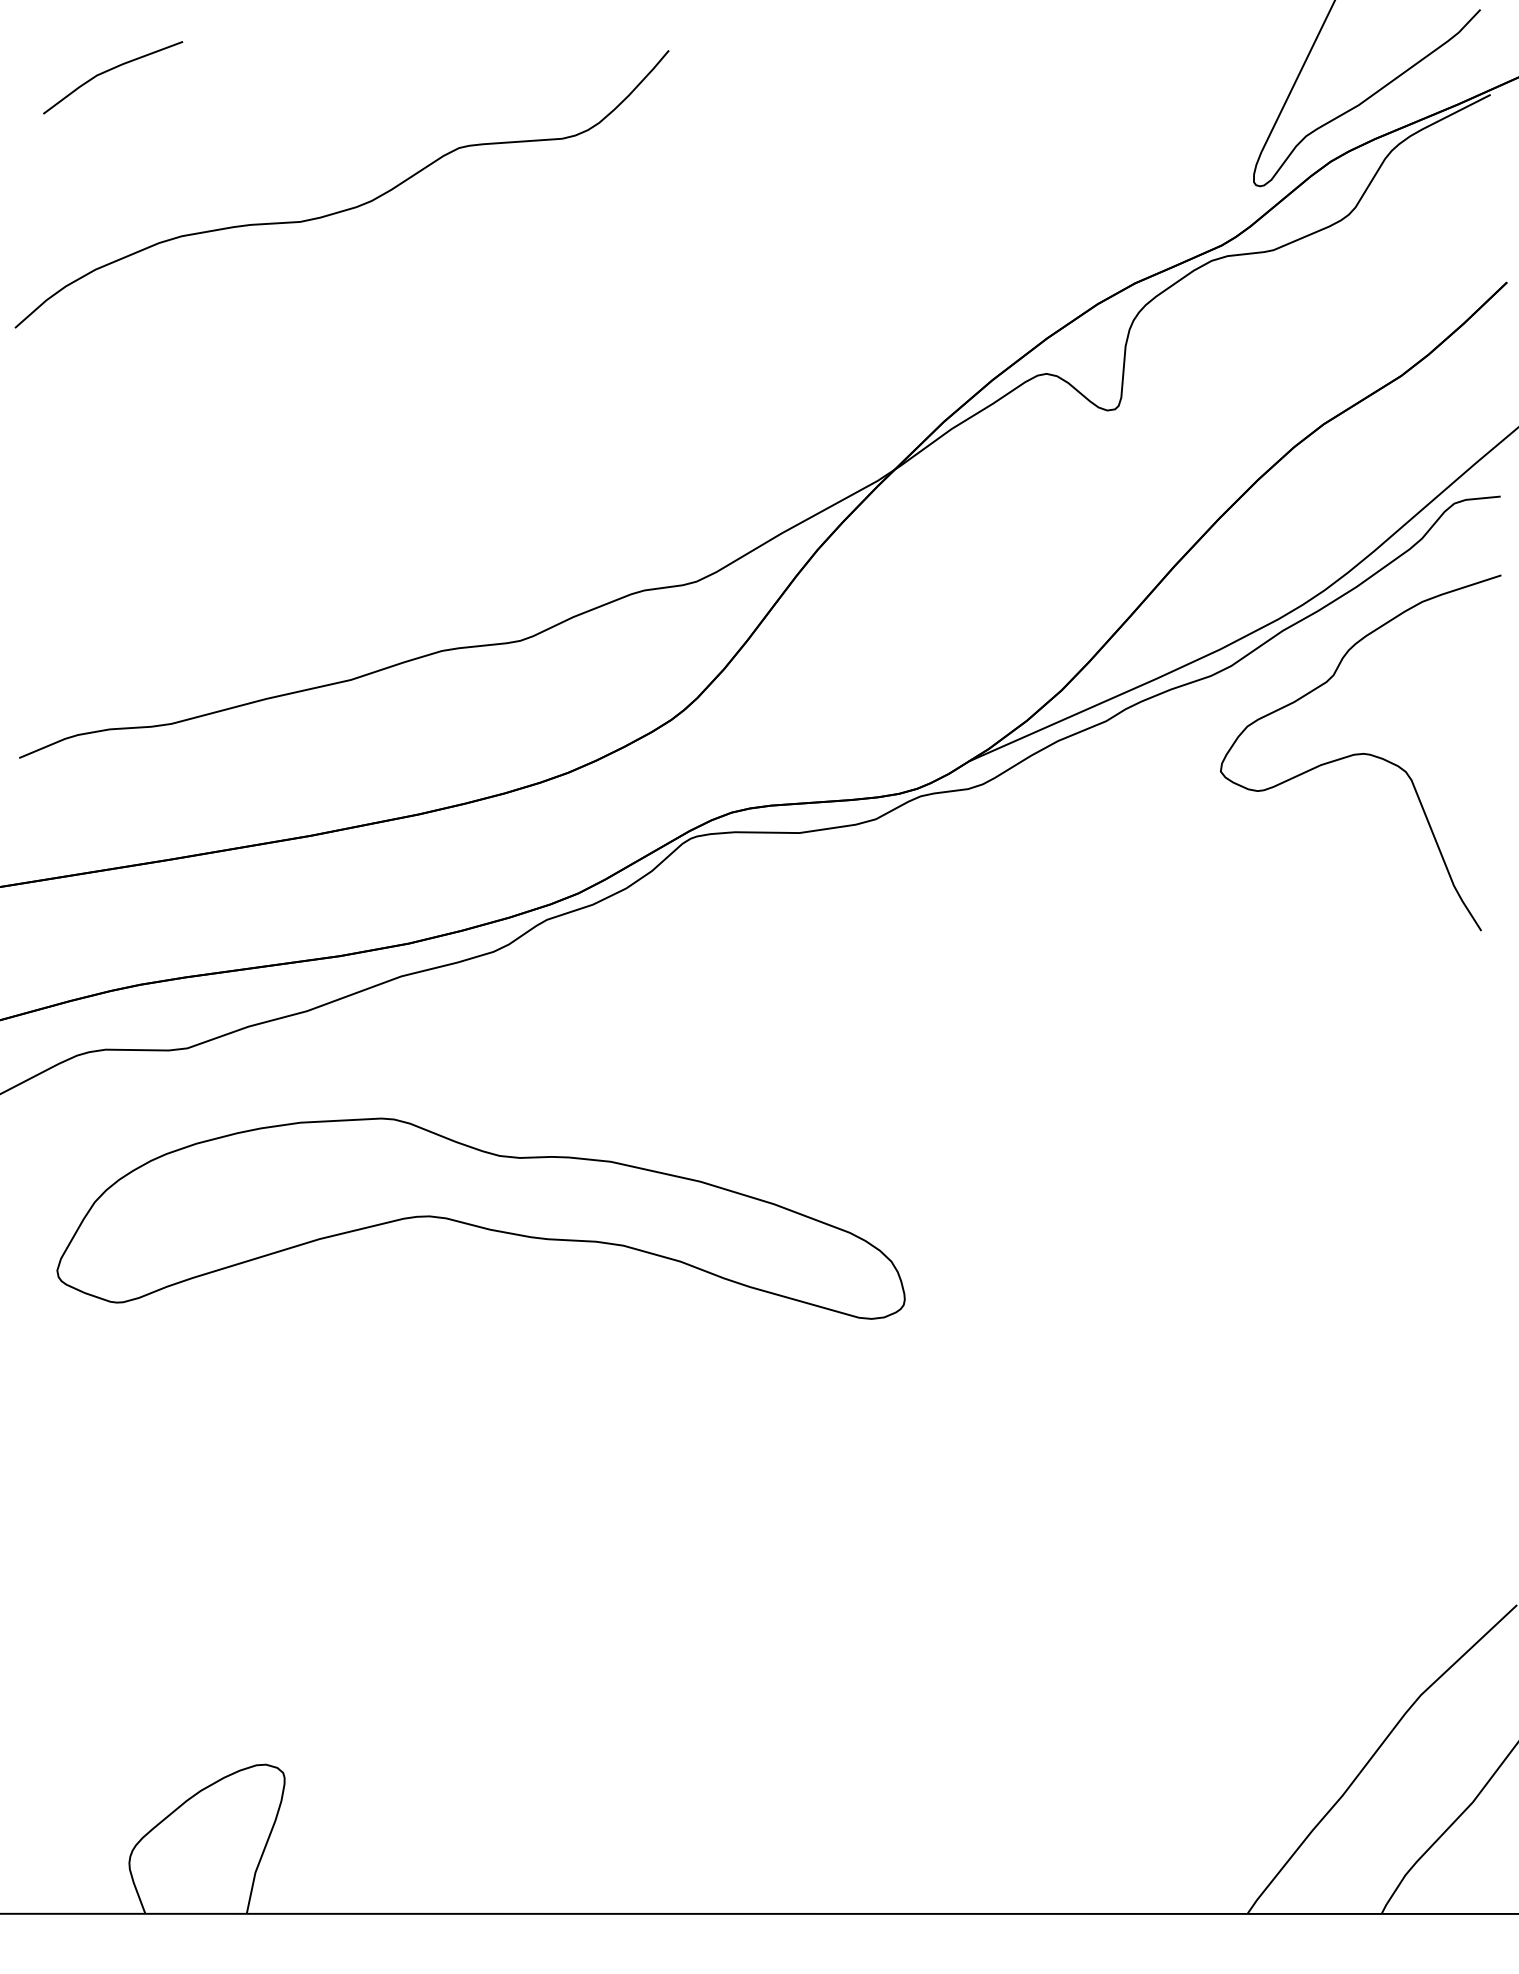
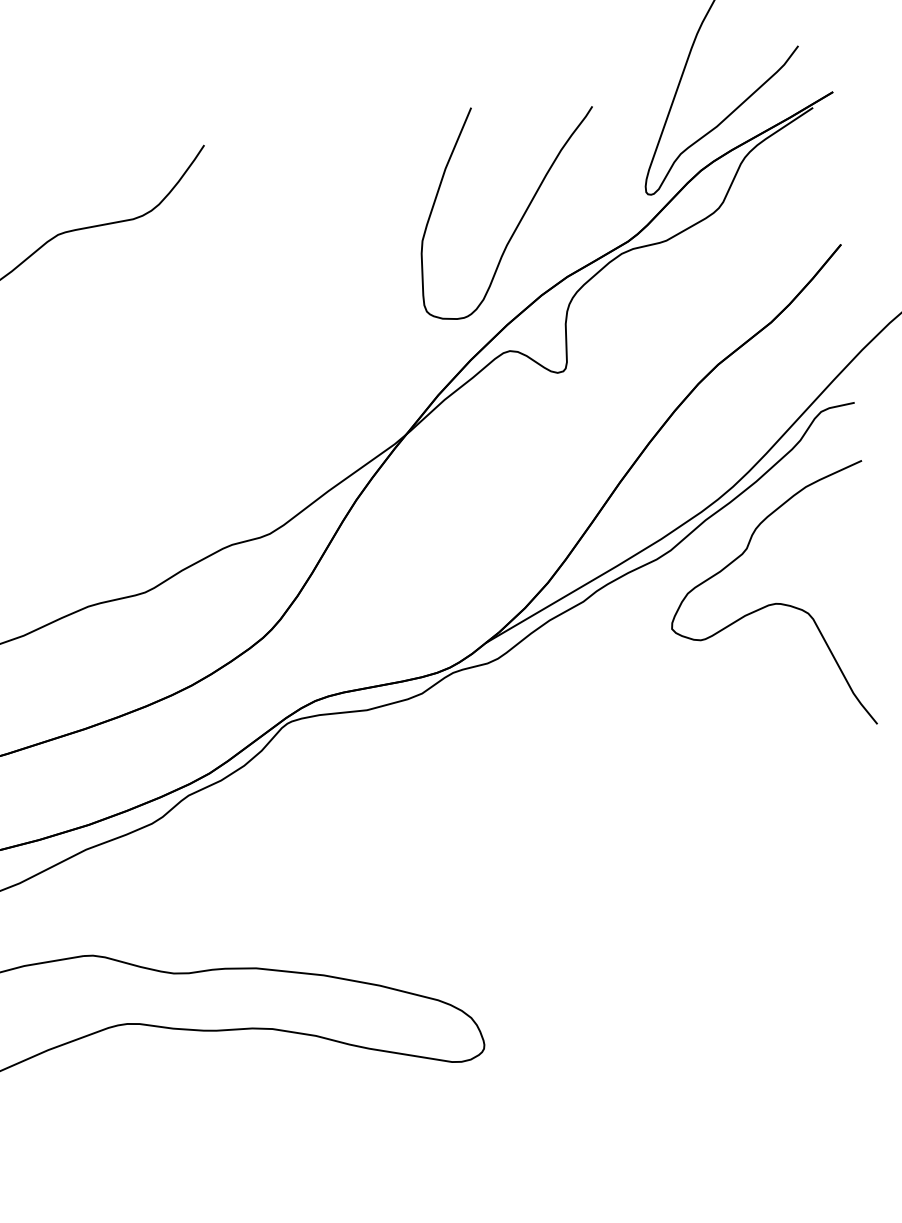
curve: (1084, 194) -> (522, 215), added

